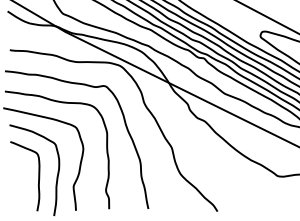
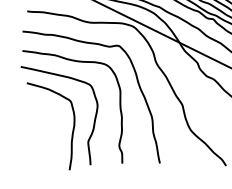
curve: (38, 176) -> (54, 132), removed

